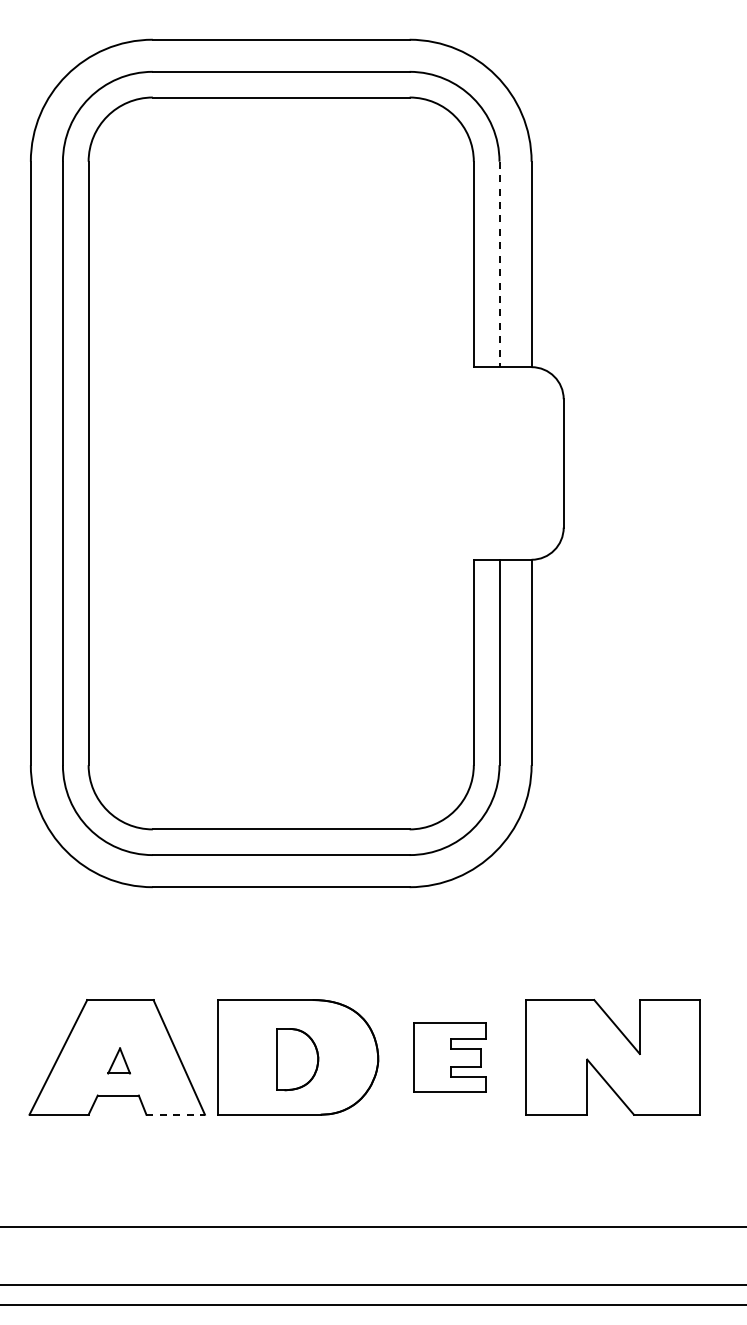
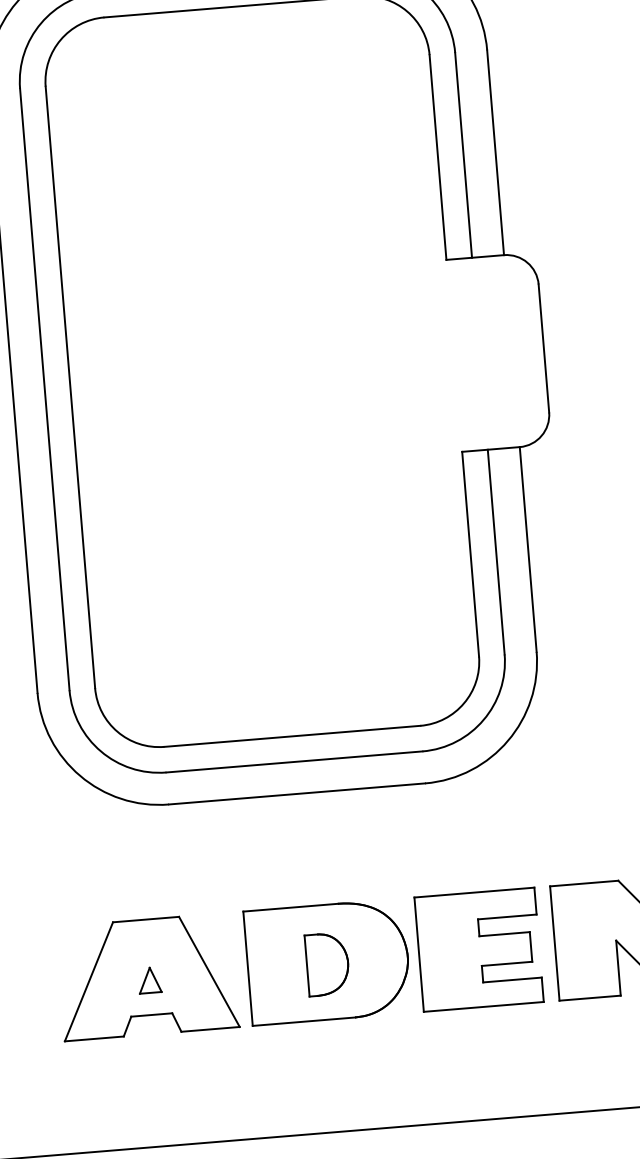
line: (499, 264) -> (463, 155), dashed -> solid
part: (449, 1057) -> (478, 949), size x1.67
line: (176, 1114) -> (211, 1029), dashed -> solid

